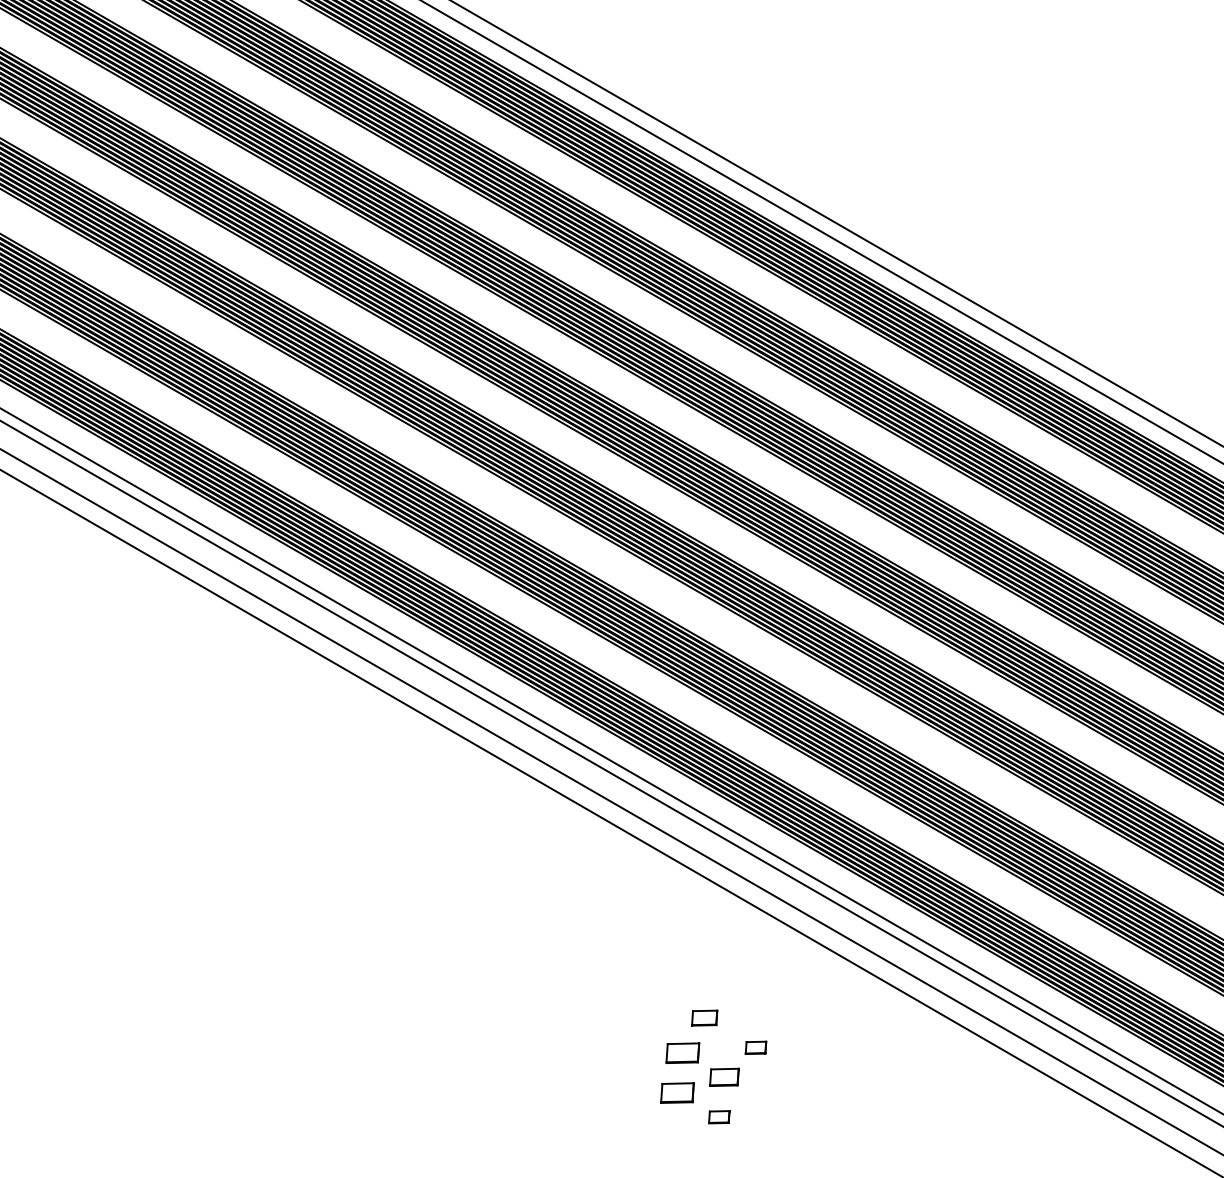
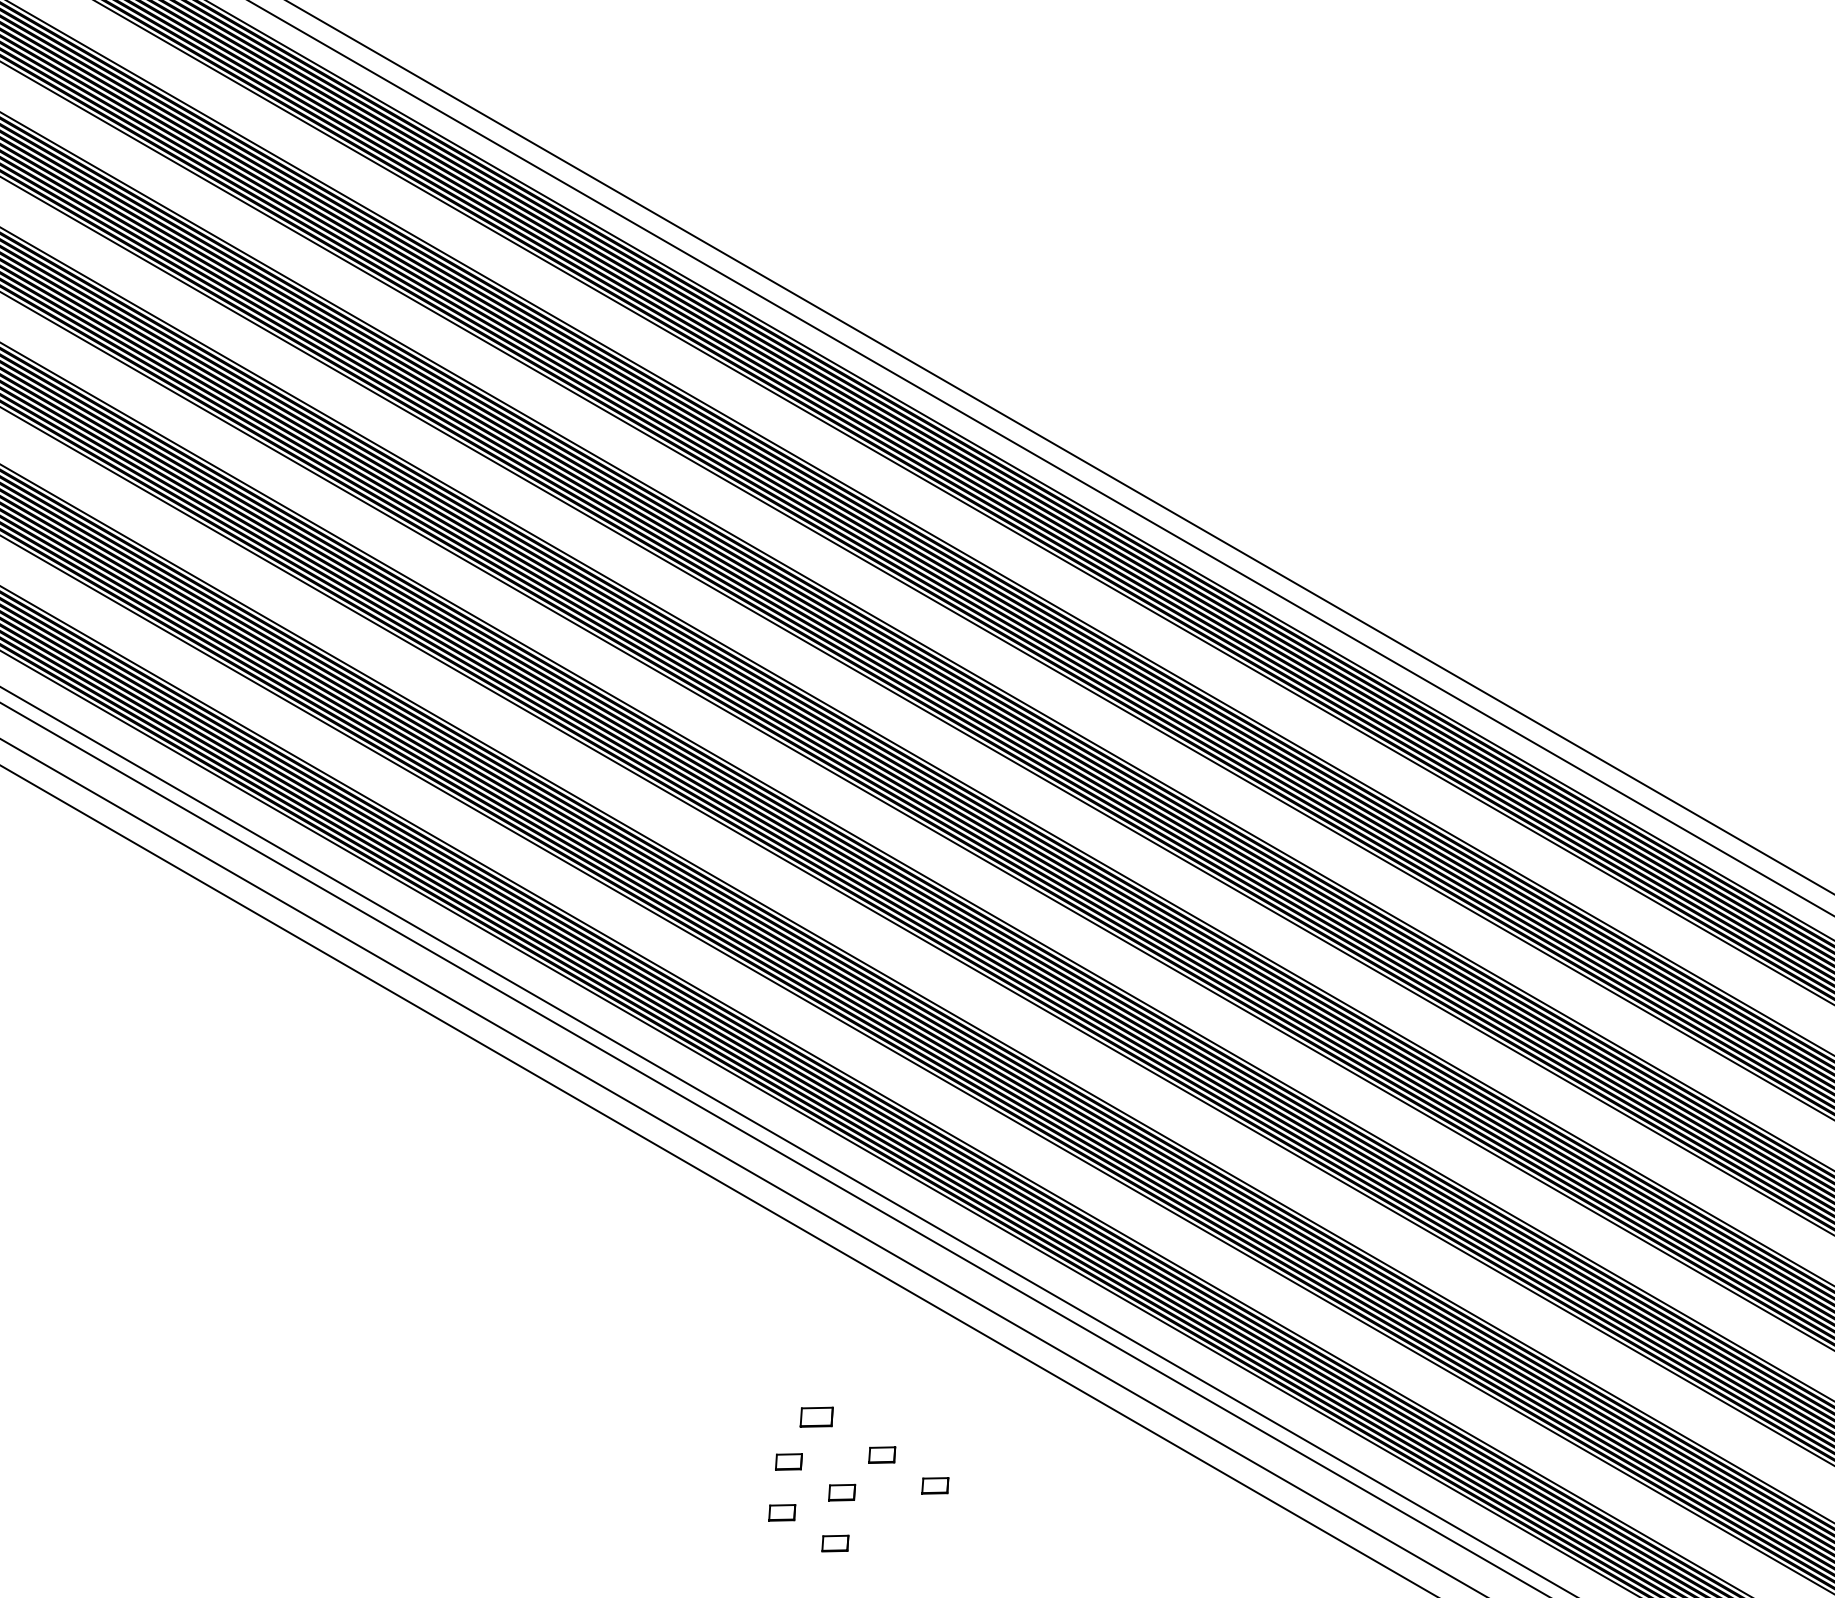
part: (682, 1052) -> (788, 1461), size x0.62
part: (797, 1071) -> (935, 1485), added
part: (724, 1077) -> (842, 1492), size x0.71
part: (677, 1092) -> (782, 1512), size x0.62

